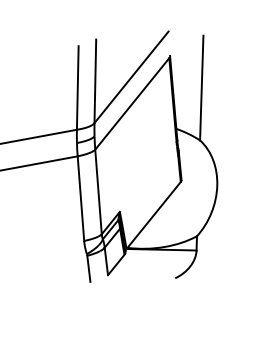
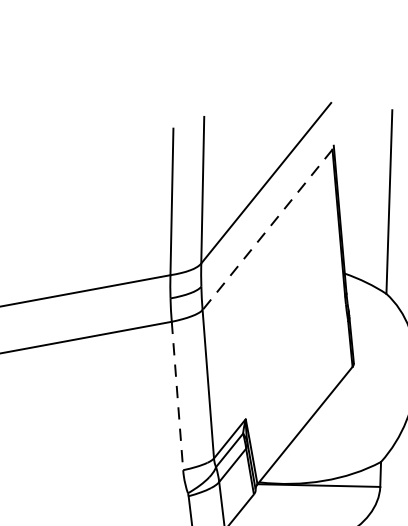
line: (132, 103) -> (267, 229), solid -> dashed
line: (80, 199) -> (176, 397), solid -> dashed

